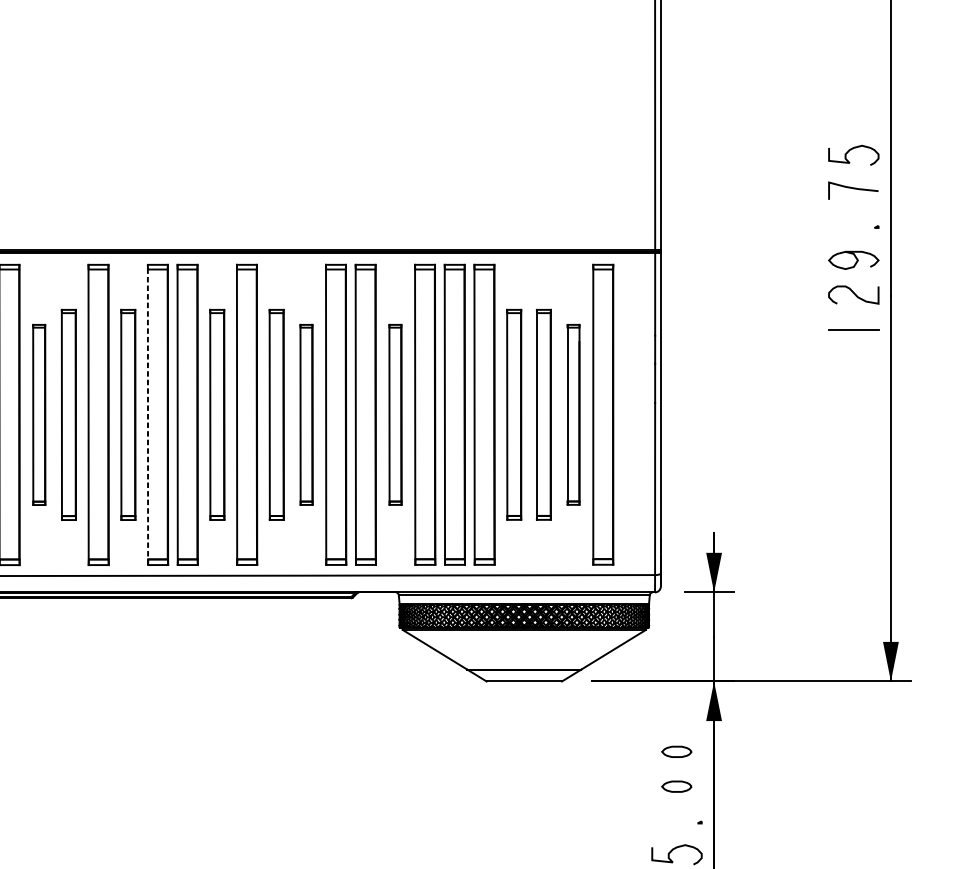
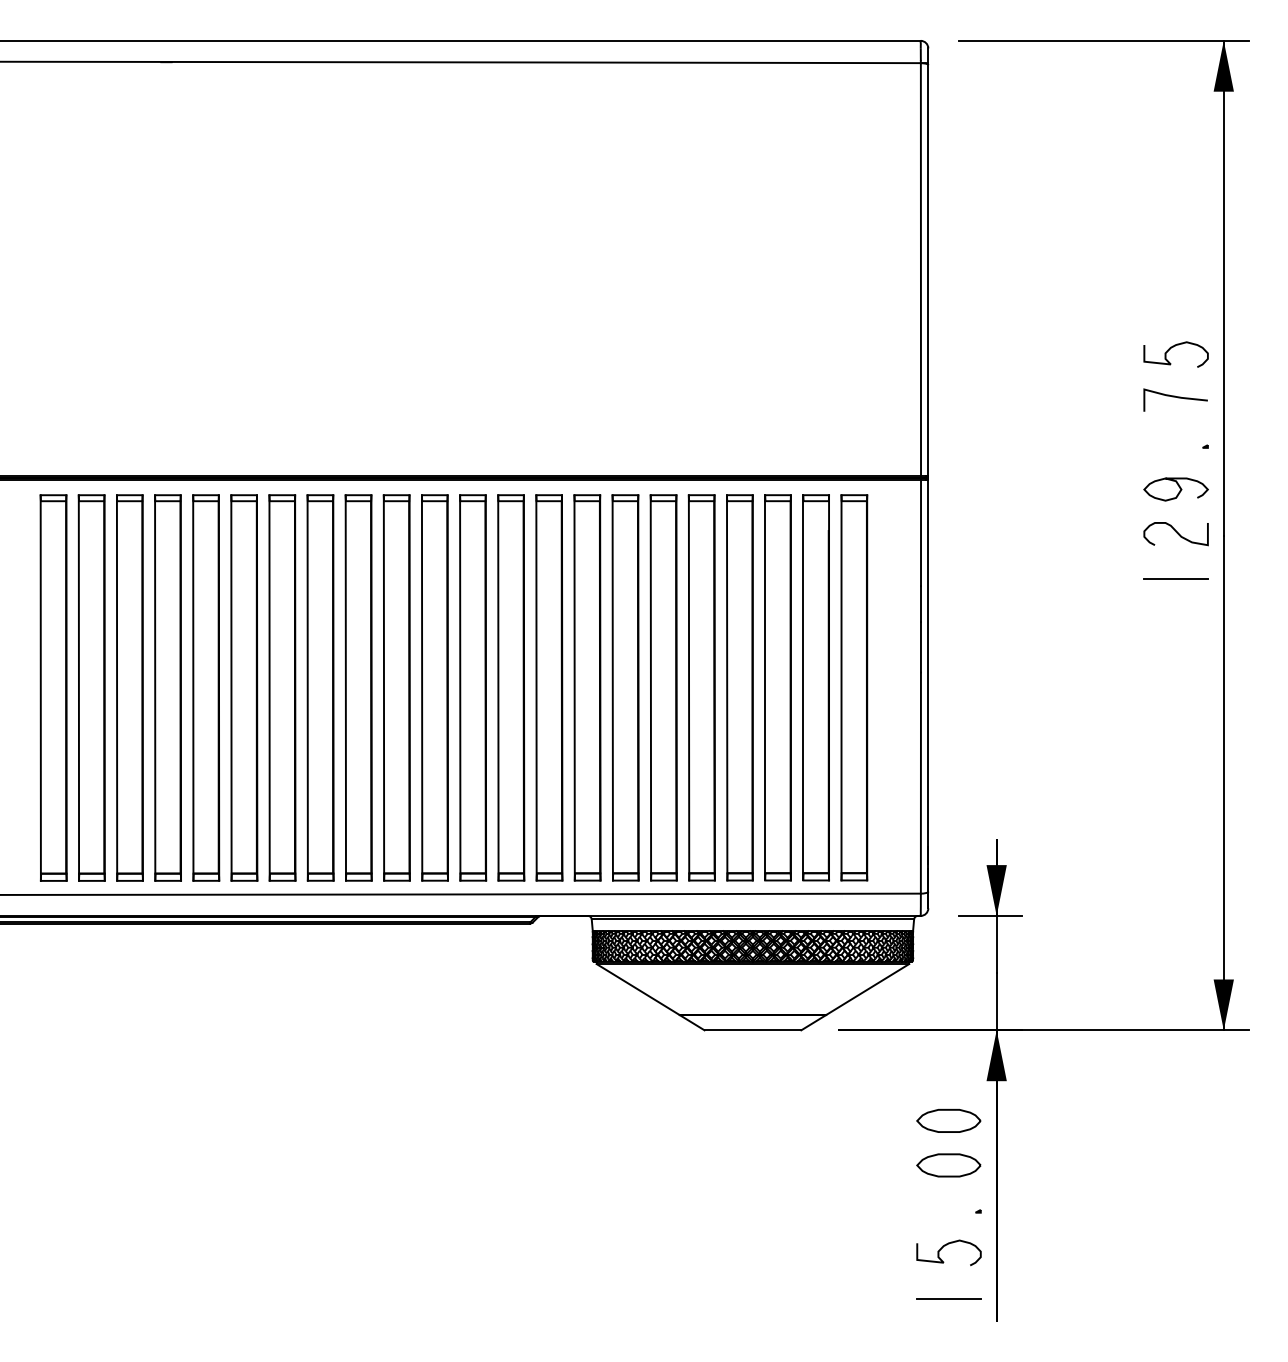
part: (38, 414) -> (129, 687), size x1.67
part: (68, 414) -> (167, 687), size x1.43
part: (128, 414) -> (244, 687), size x1.43
part: (217, 414) -> (358, 687), size x1.43
part: (276, 414) -> (434, 687), size x1.43
part: (306, 414) -> (473, 687), size x1.67
part: (395, 414) -> (587, 687), size x1.67
part: (513, 414) -> (739, 687), size x1.43
part: (543, 414) -> (777, 687), size x1.43
part: (573, 414) -> (815, 687), size x1.67
line: (147, 415) -> (269, 688), dashed -> solid
part: (676, 751) -> (948, 1120), size x1.67
part: (676, 786) -> (948, 1165), size x1.67

